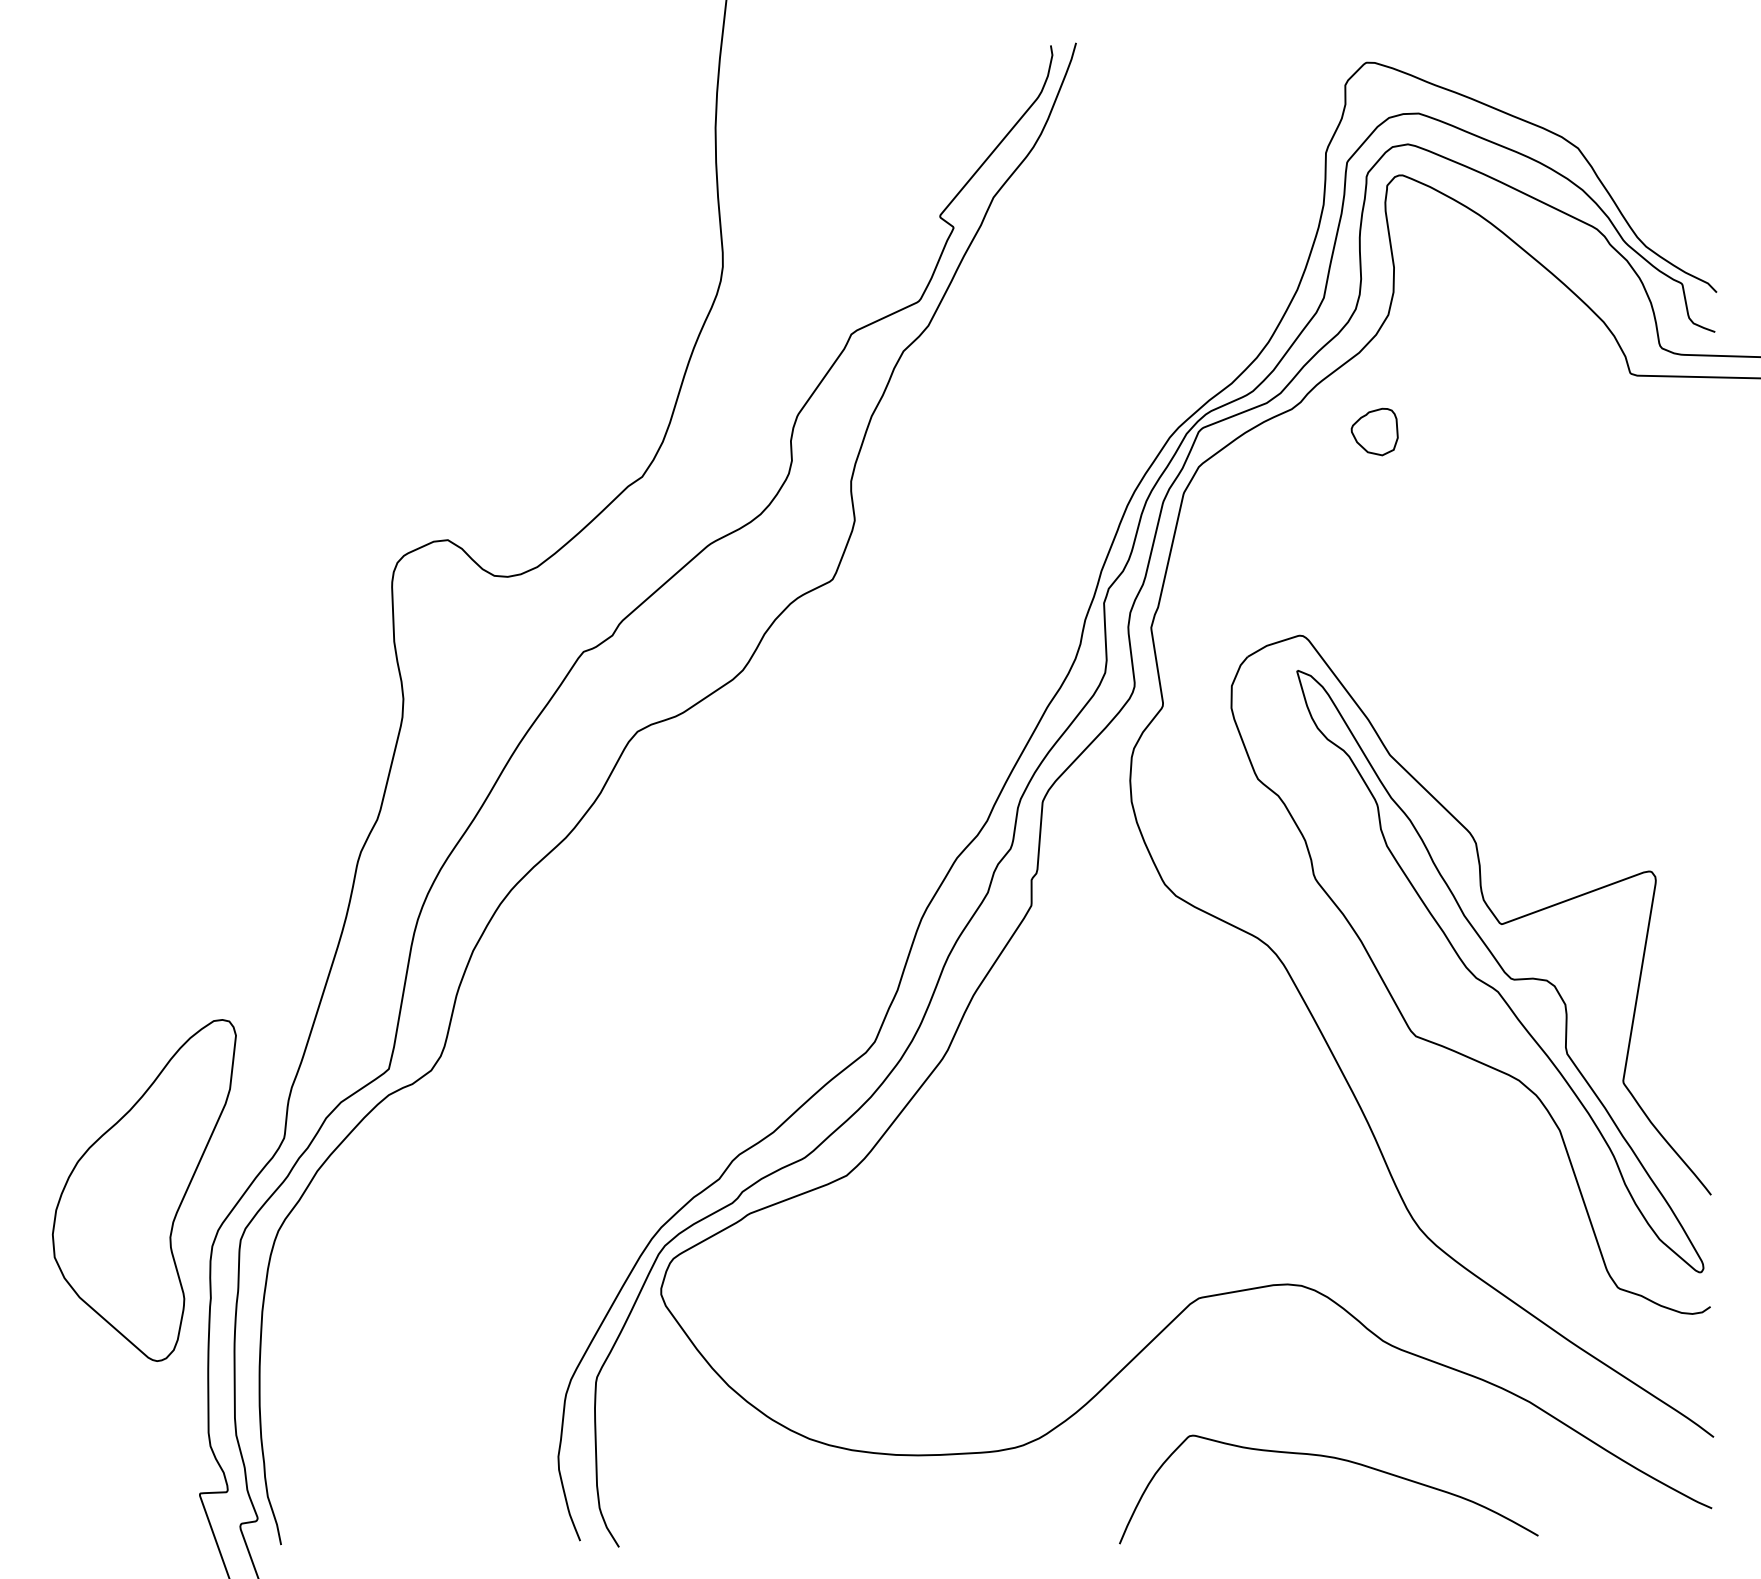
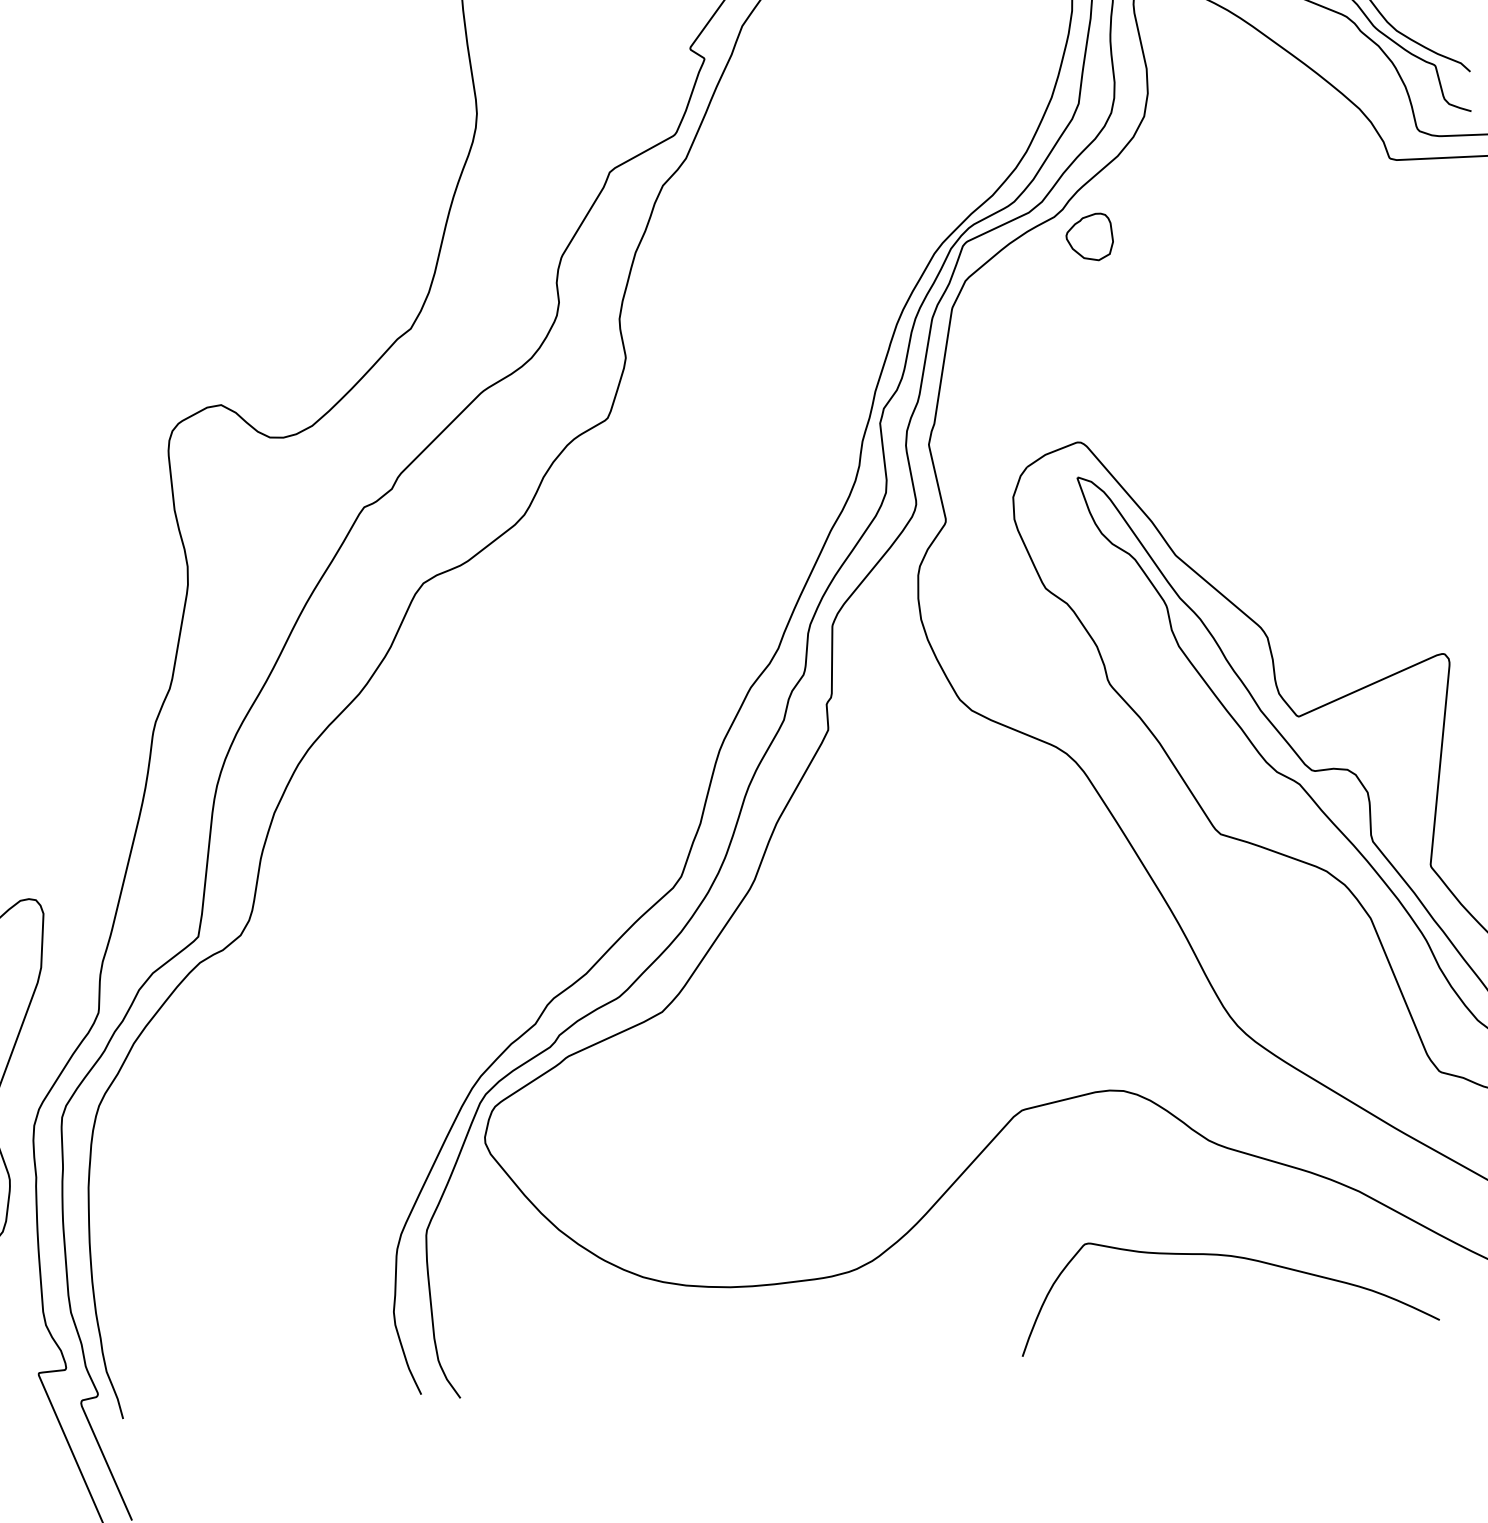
part: (1374, 431) -> (1089, 237), moved
curve: (1336, 1459) -> (1233, 1257), moved

